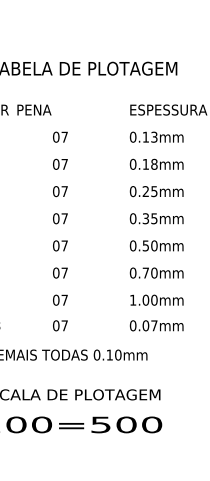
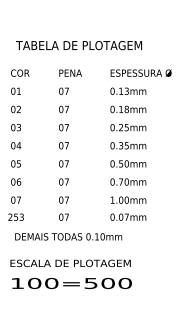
text: (34, 109) -> (70, 72), moved

